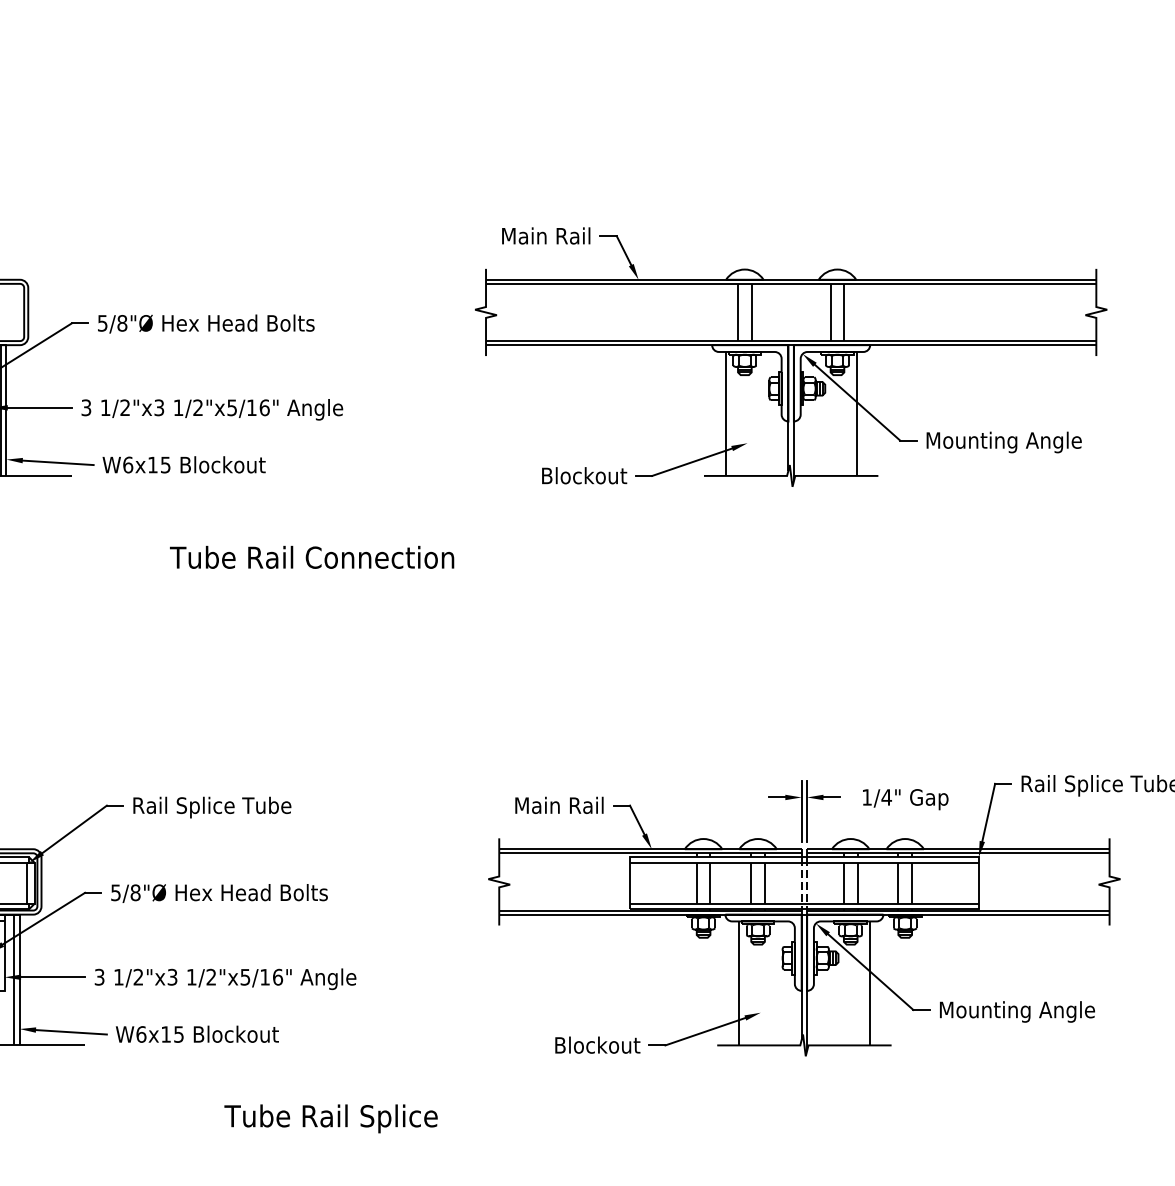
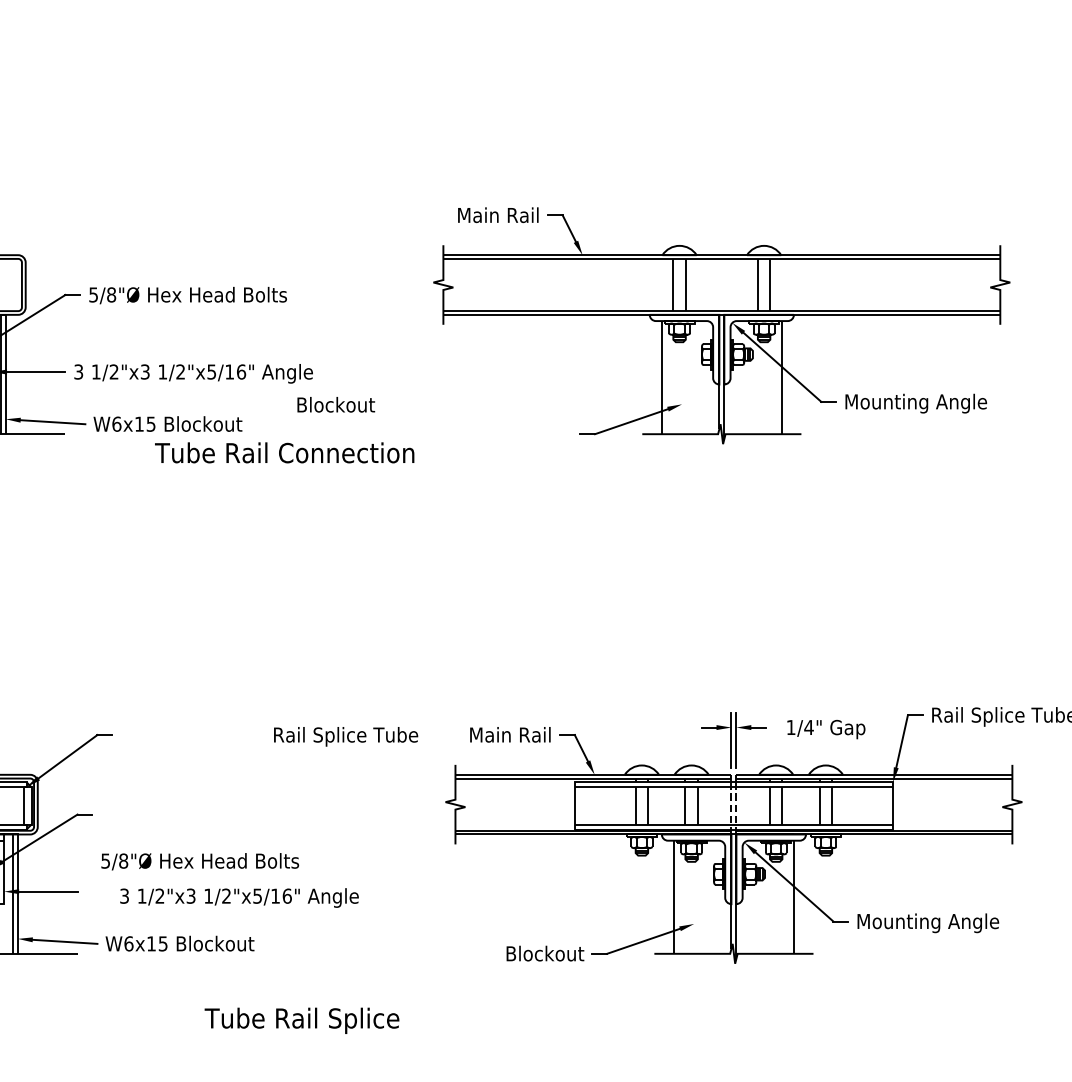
text: (584, 475) -> (336, 404), moved
text: (312, 556) -> (285, 452), moved
text: (212, 807) -> (346, 736), moved
text: (219, 893) -> (200, 861), moved
text: (225, 978) -> (239, 897), moved

